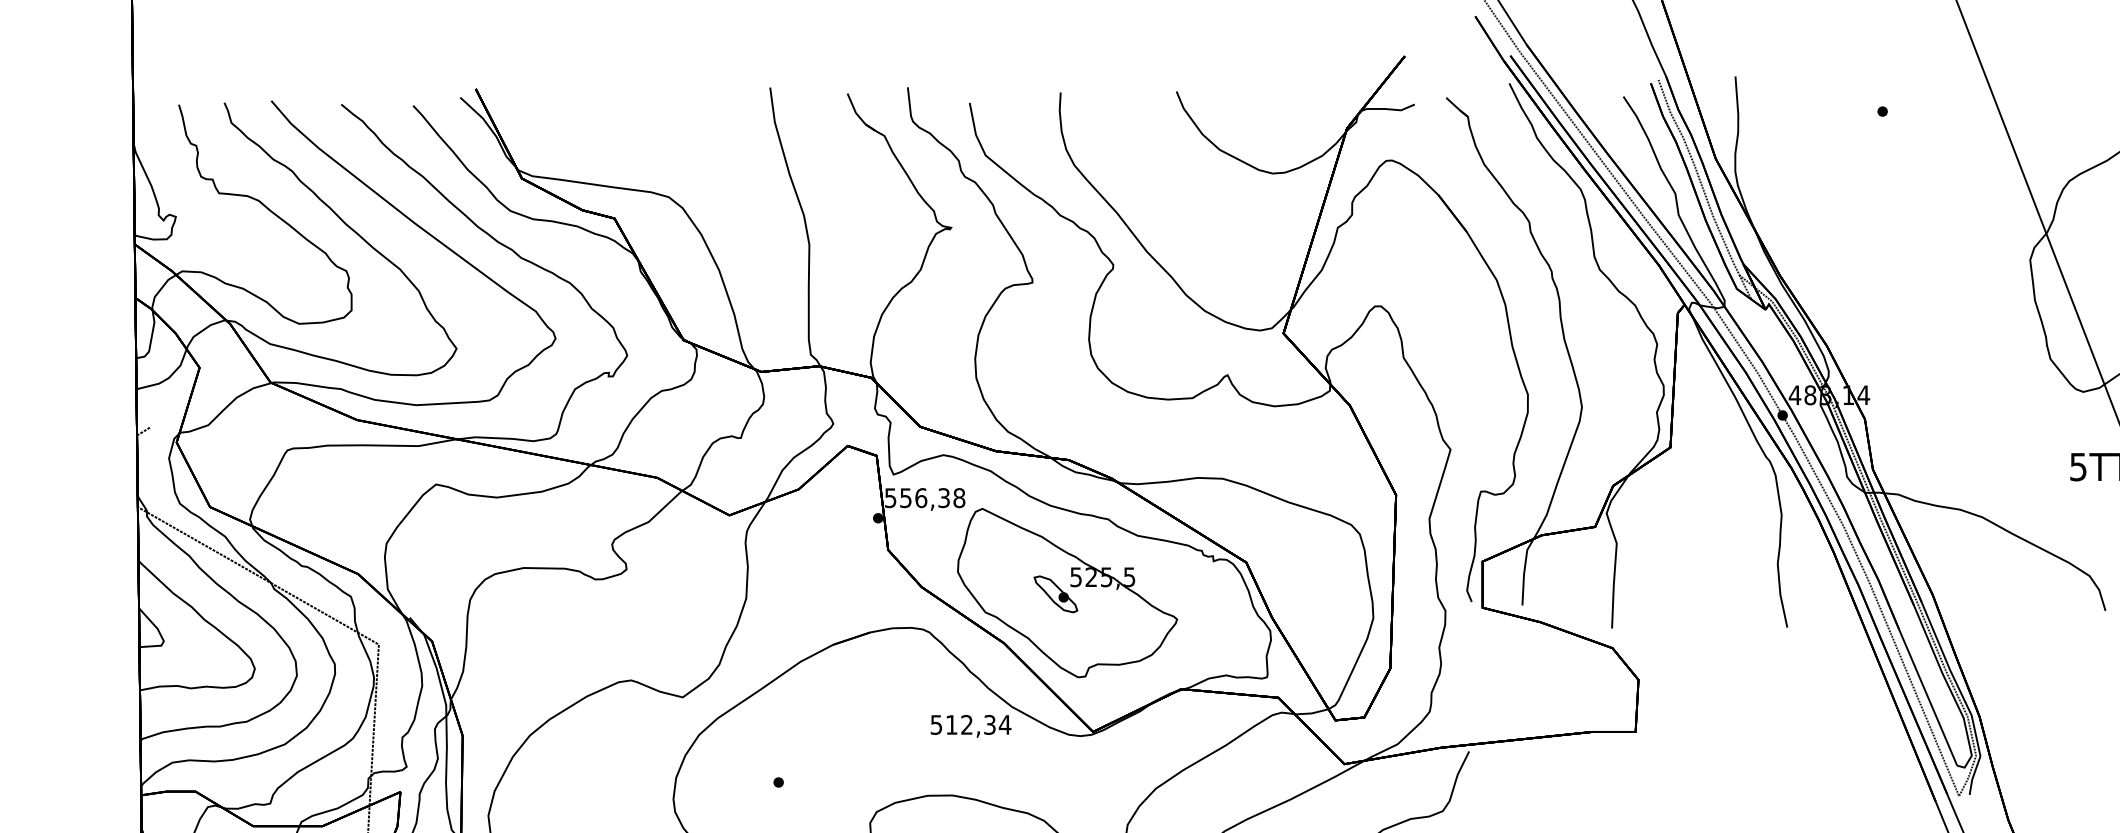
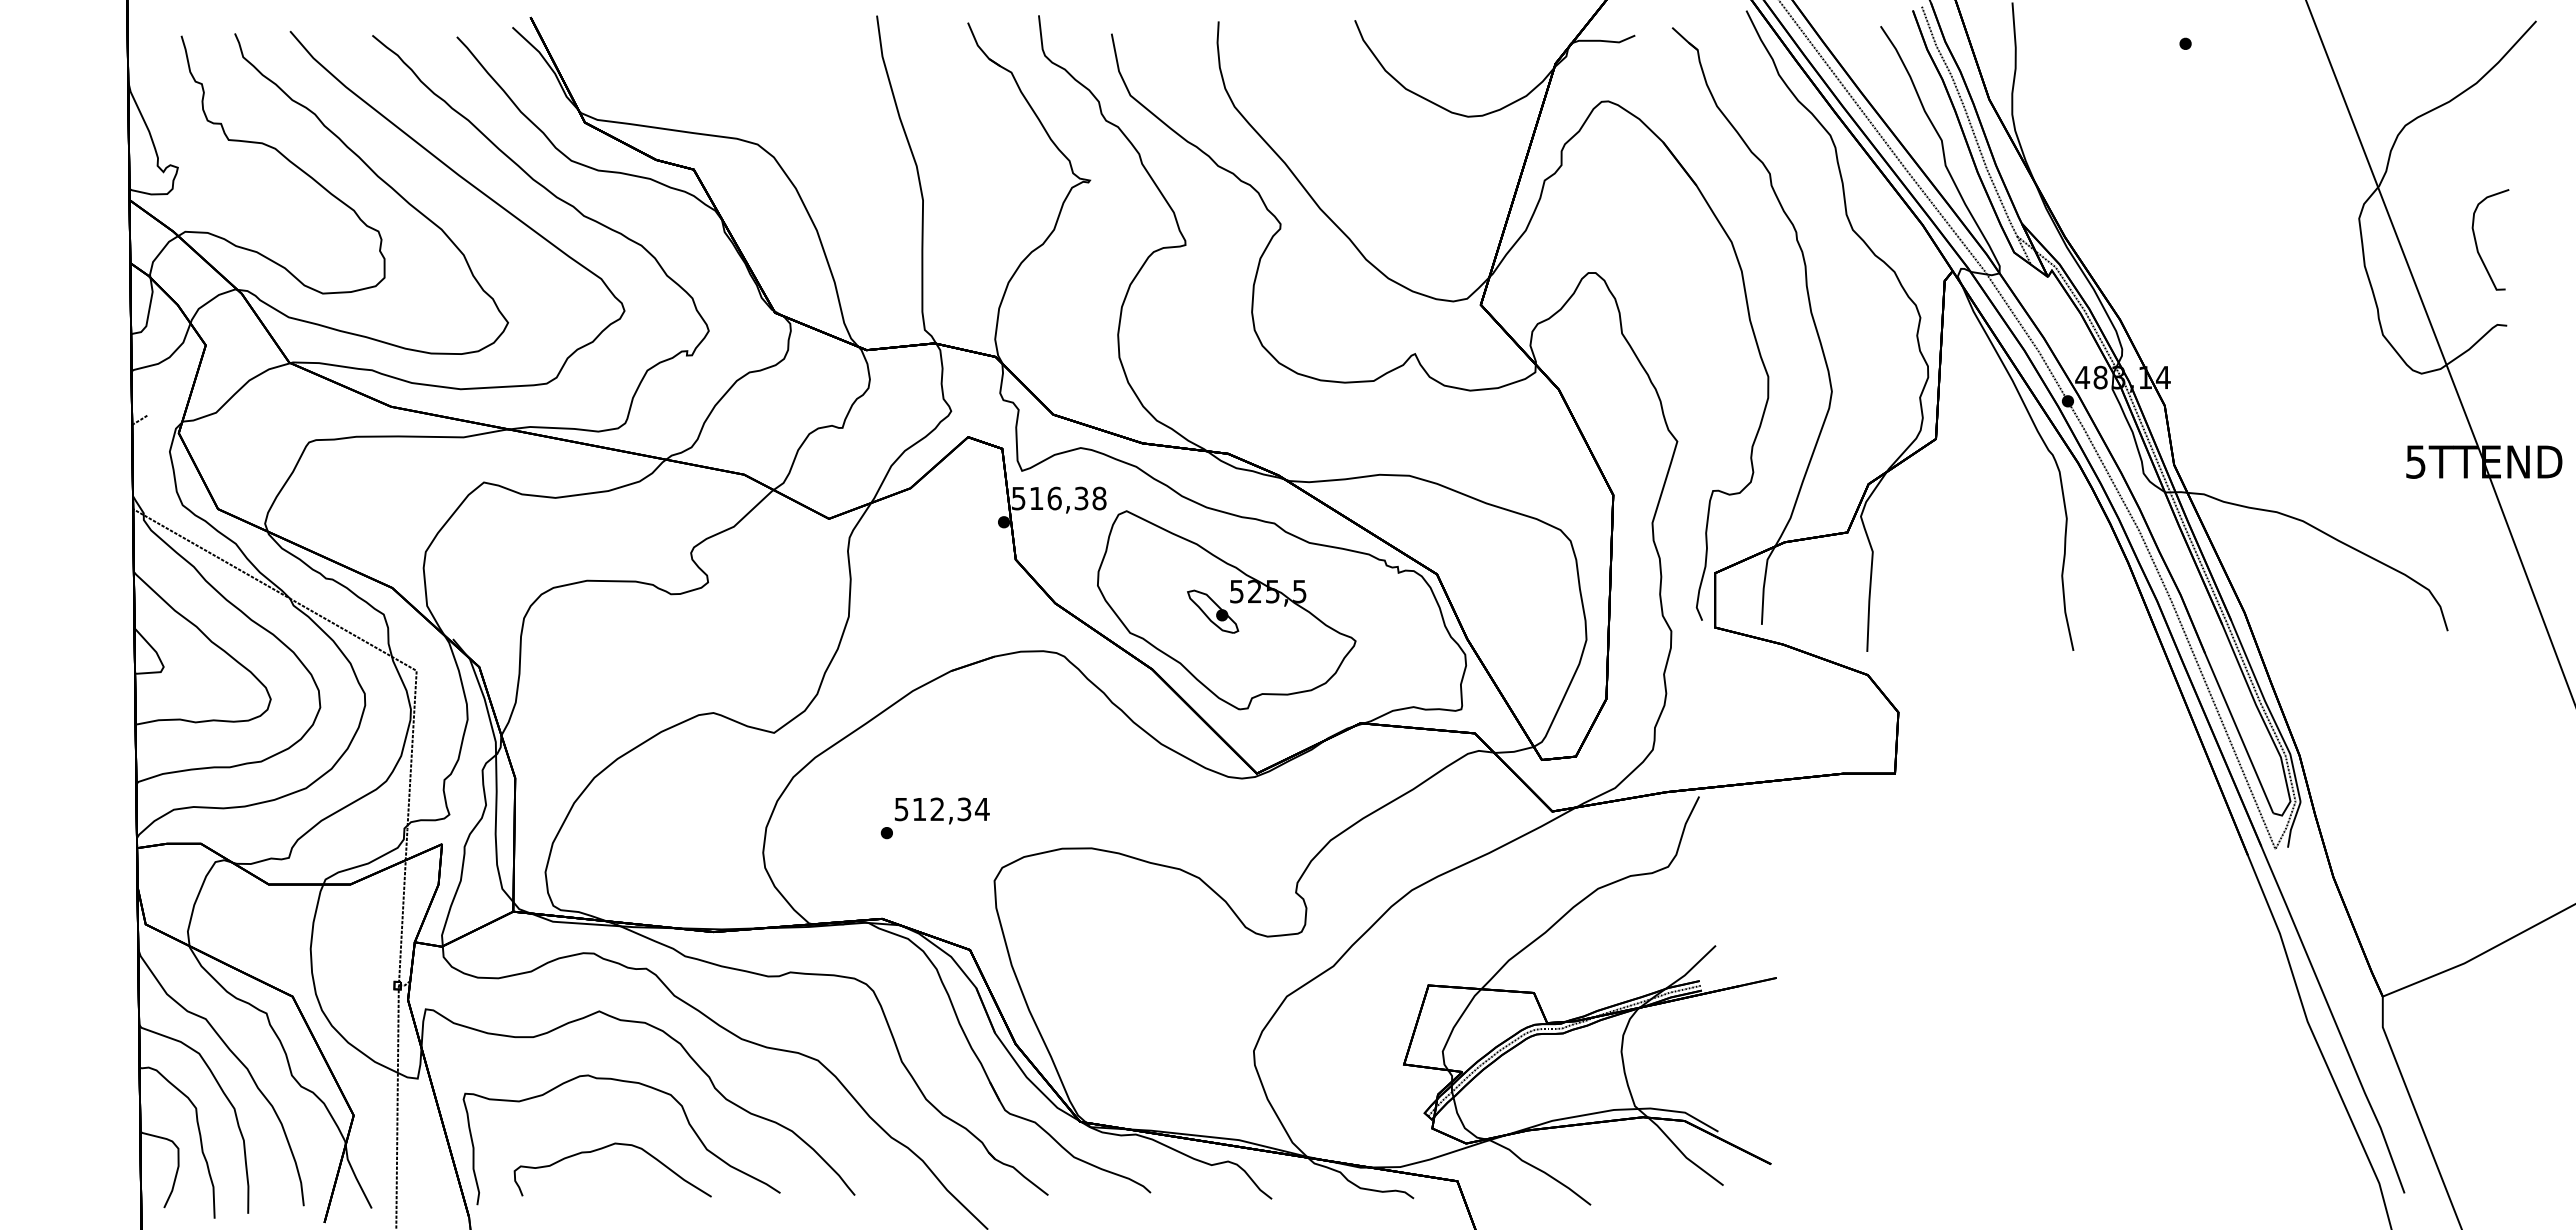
text: (905, 498) -> (1036, 498), 556,38 -> 516,38
text: (970, 725) -> (941, 810), moved

